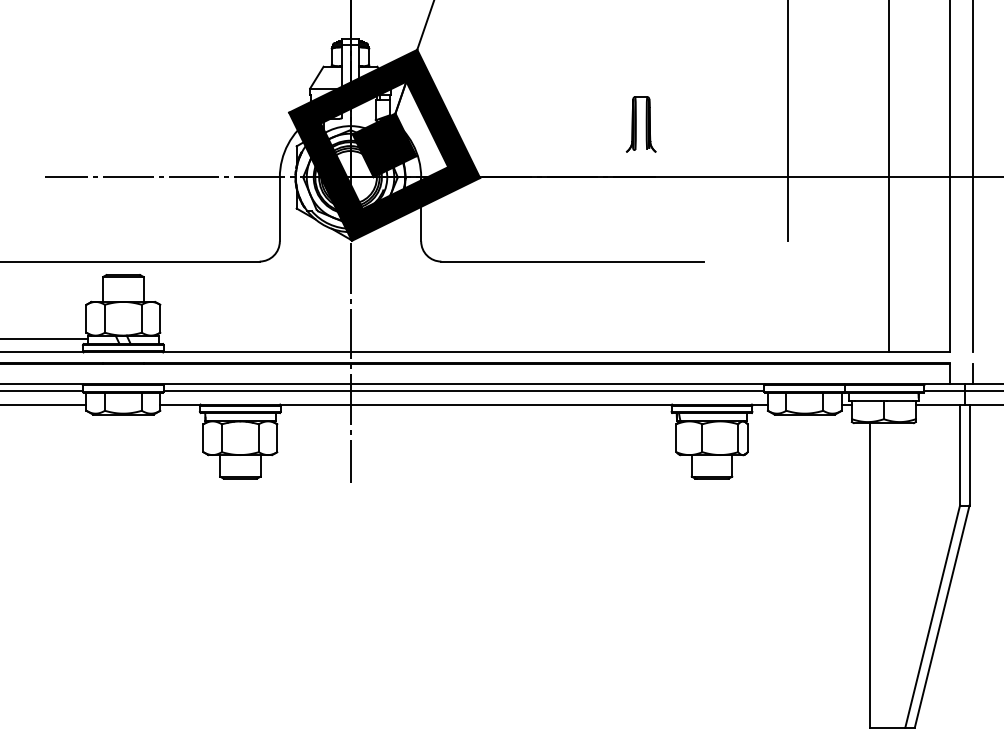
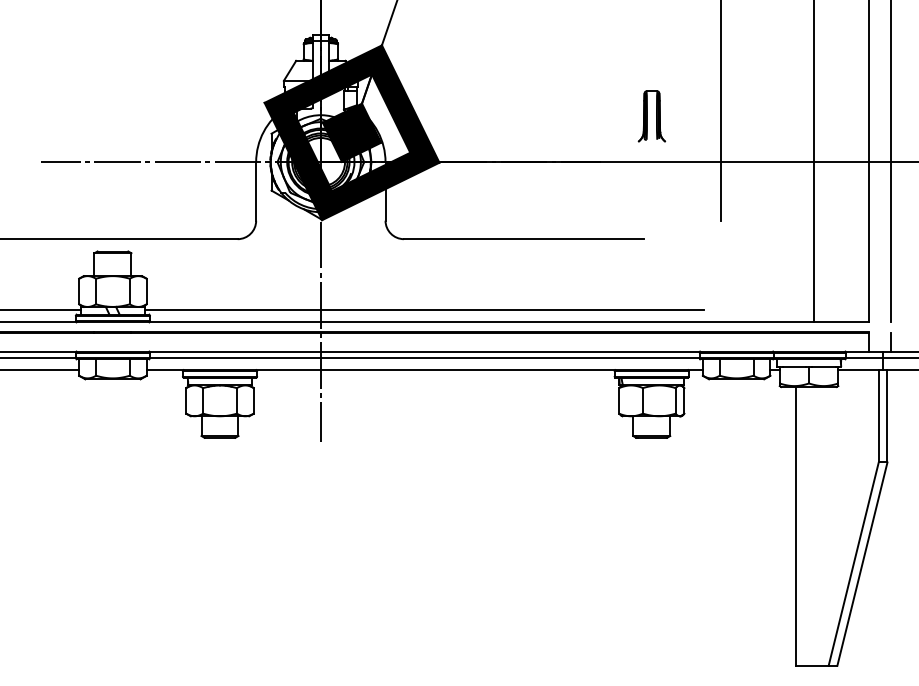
part: (640, 124) -> (651, 116), moved
line: (463, 338) -> (424, 309), added

